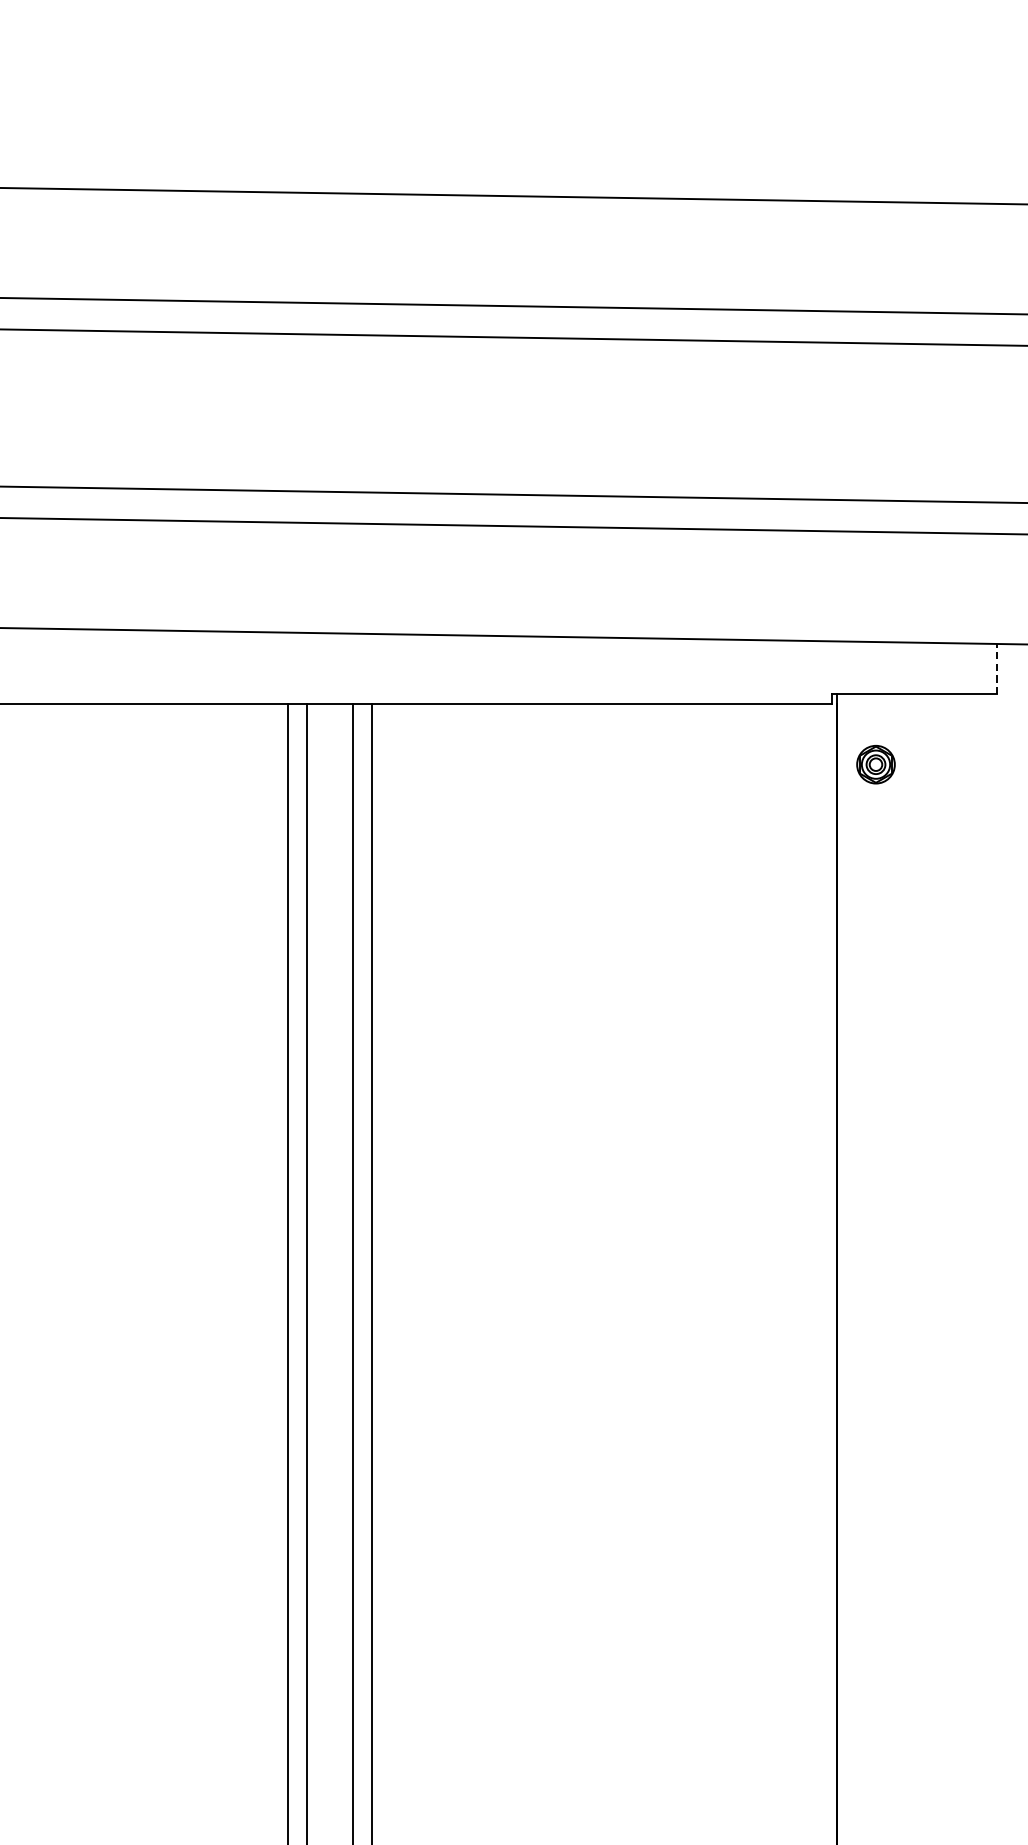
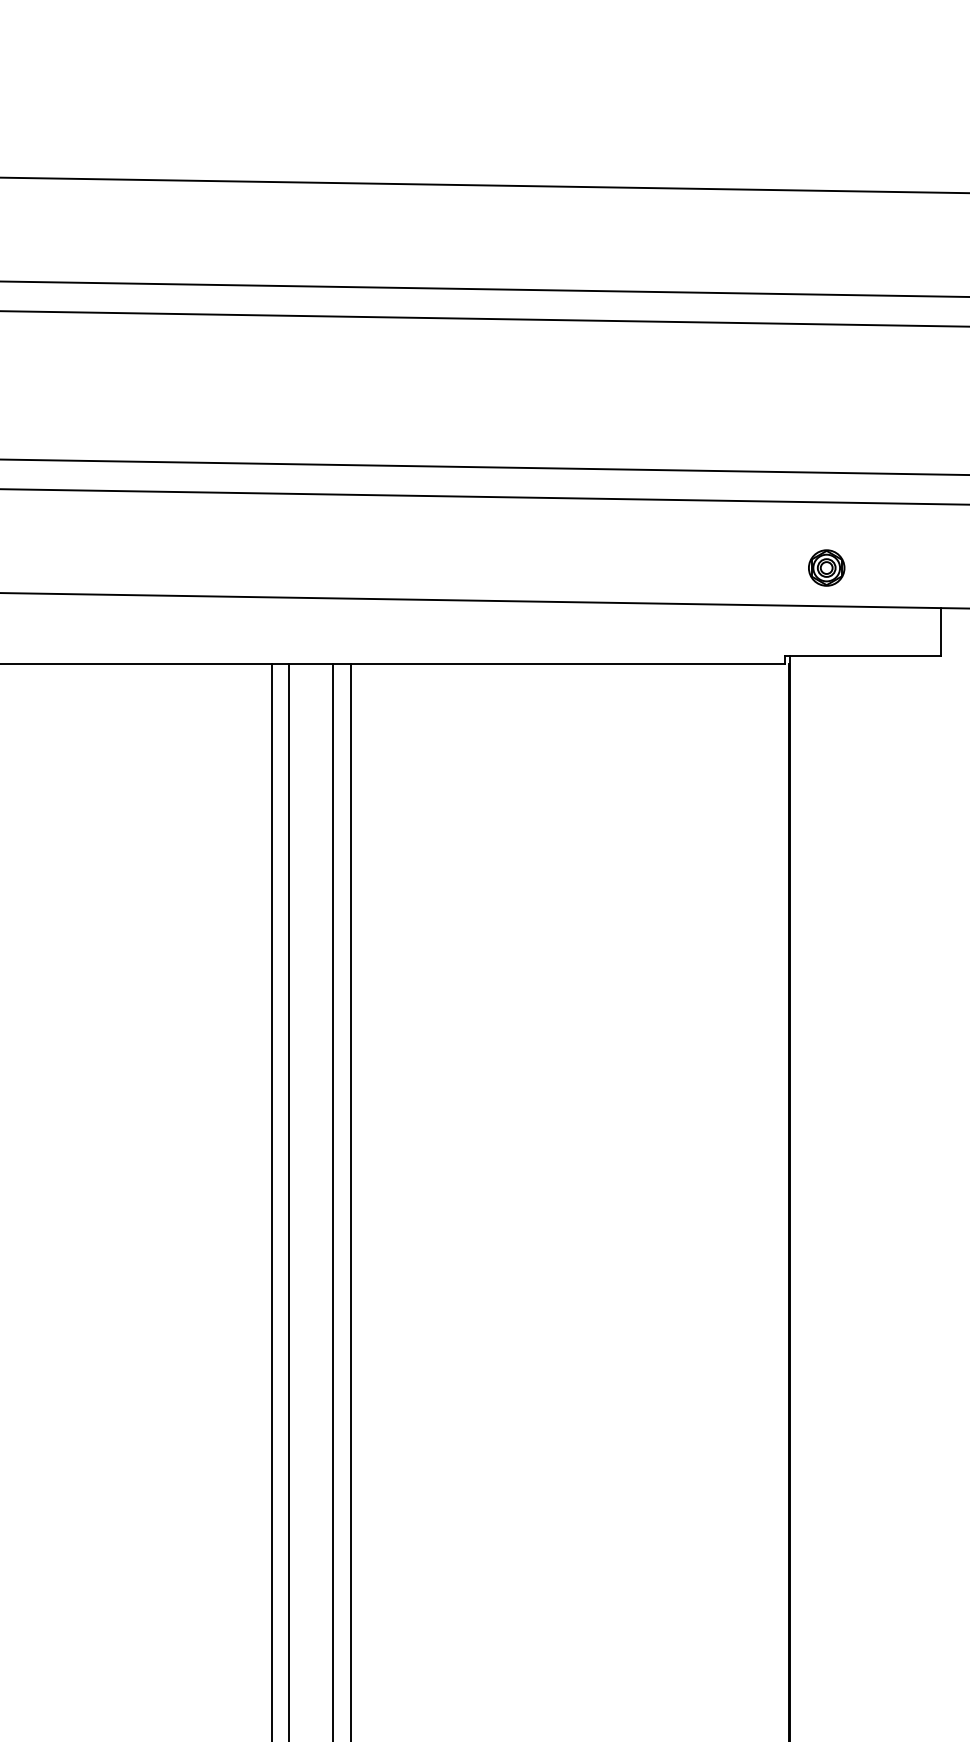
line: (996, 668) -> (940, 631), dashed -> solid
part: (875, 764) -> (826, 567), moved

